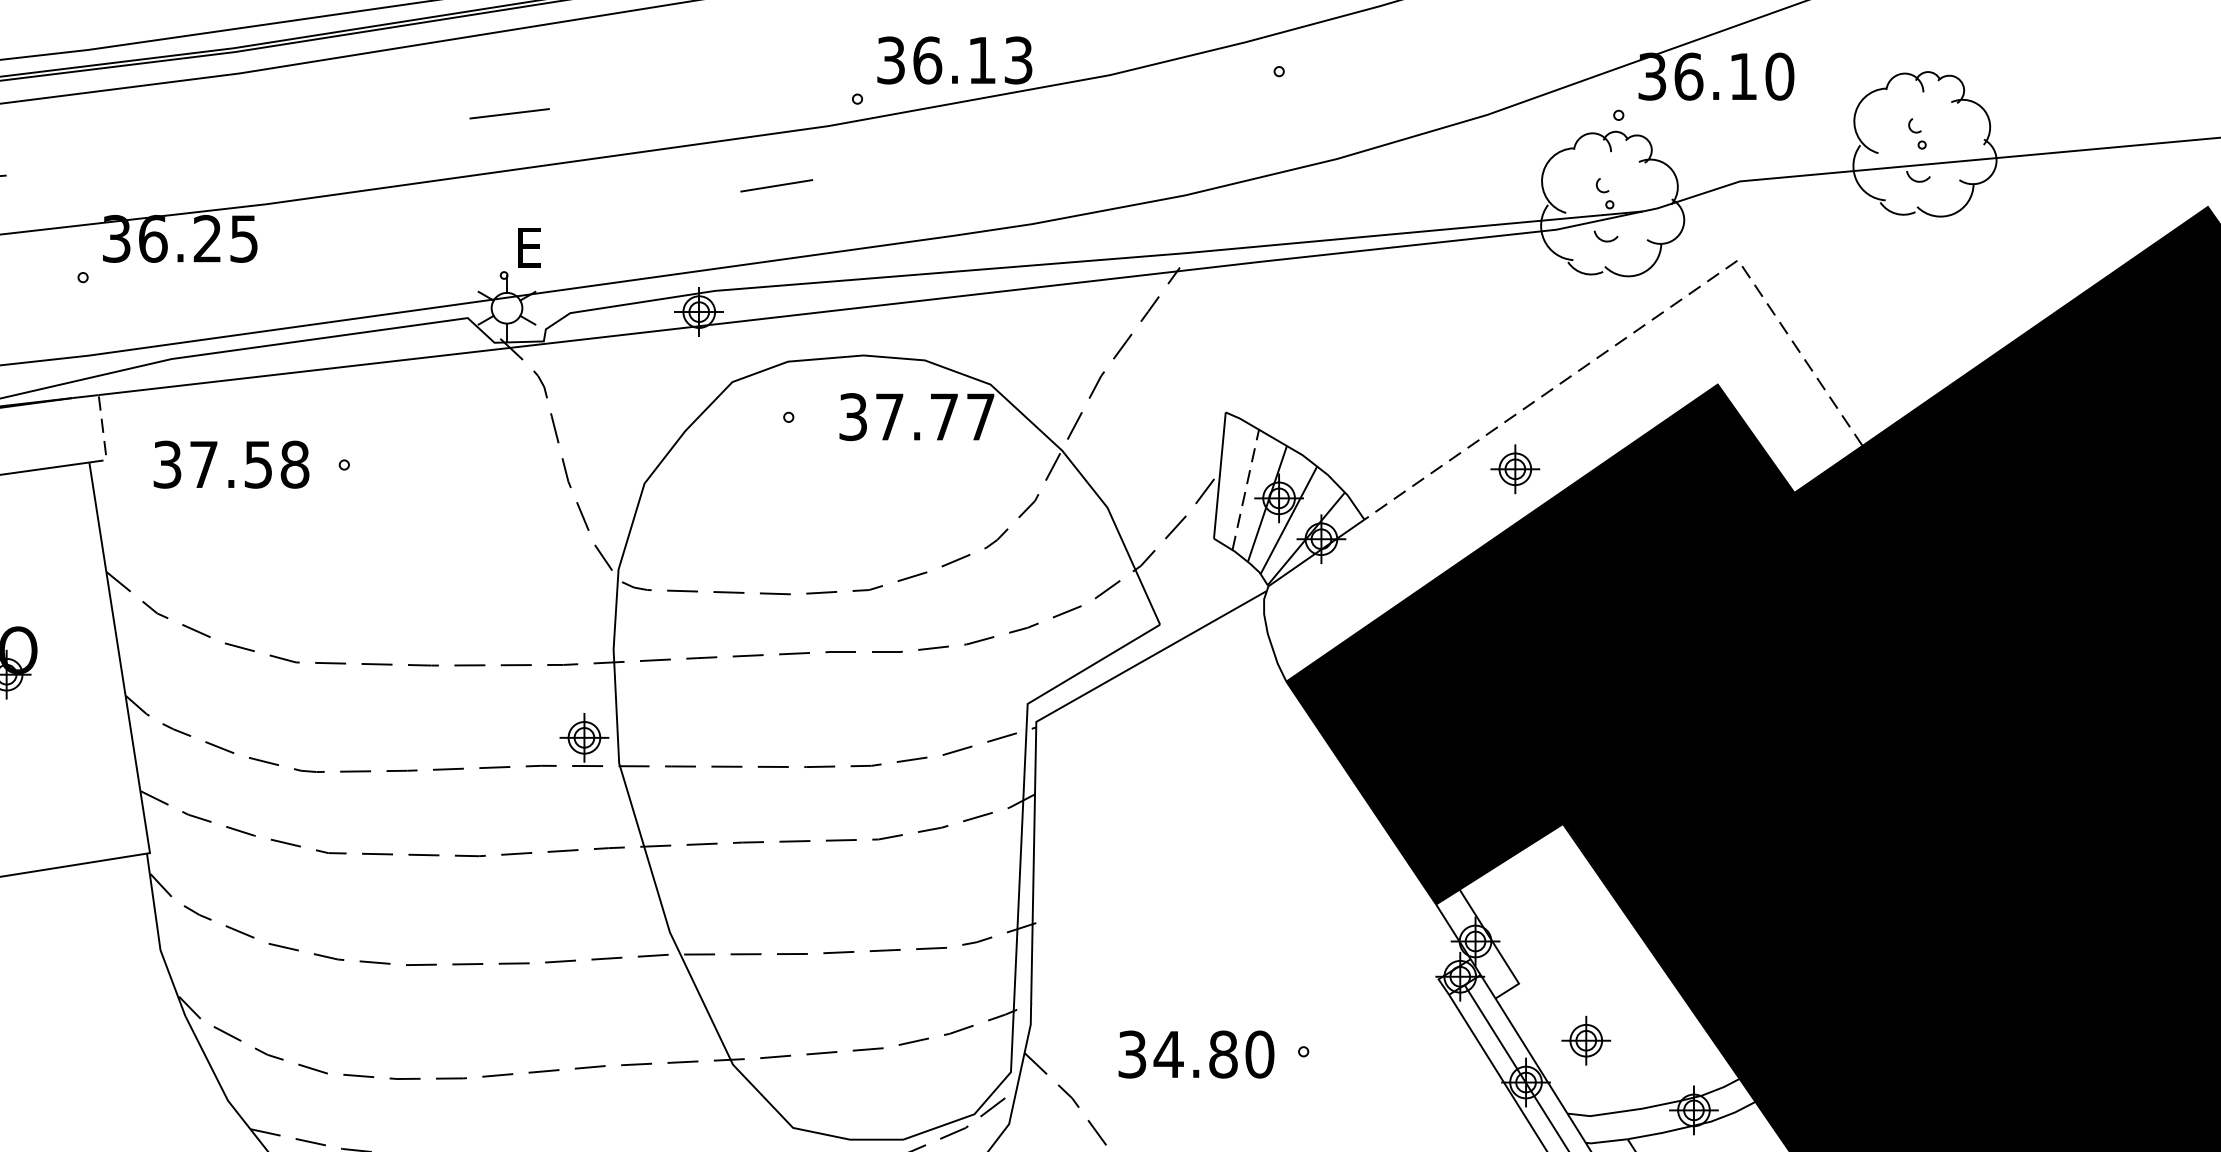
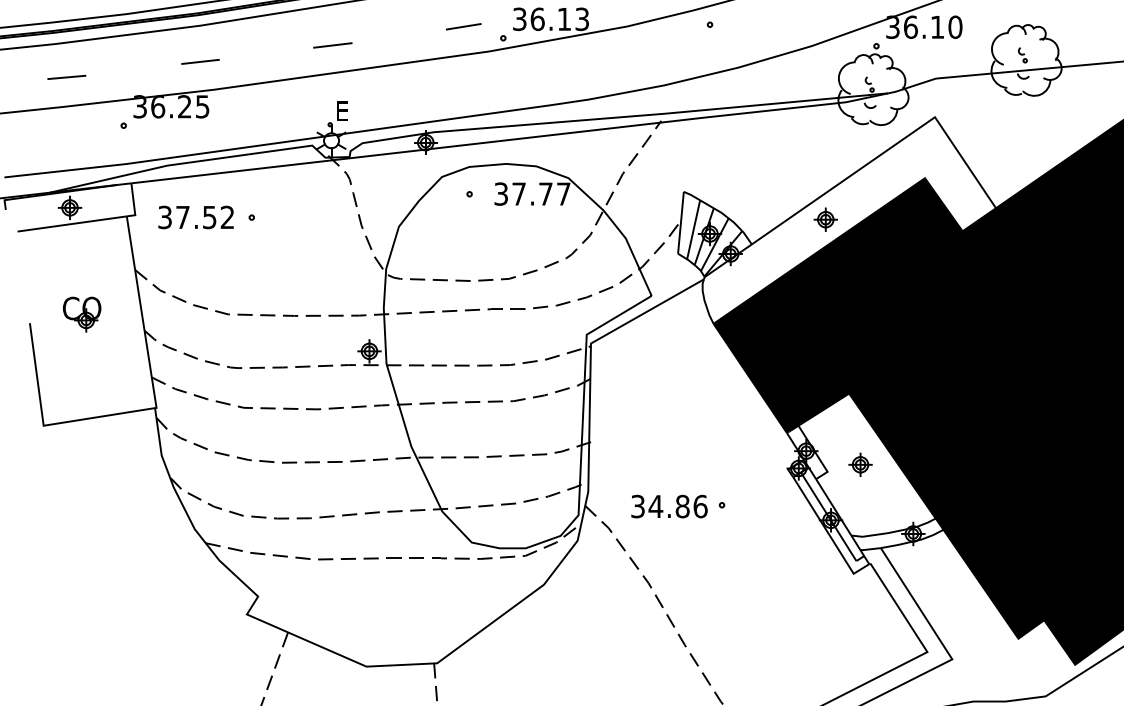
line: (239, 146) -> (200, 61), added
line: (776, 185) -> (463, 26), moved
line: (1643, 326) -> (888, 149), dashed -> solid
line: (102, 436) -> (133, 203), dashed -> solid
text: (294, 464) -> (227, 217), 37.58 -> 37.52
line: (1245, 489) -> (693, 229), dashed -> solid
part: (1586, 1040) -> (860, 464), moved
text: (1259, 1054) -> (700, 506), 34.80 -> 34.86

